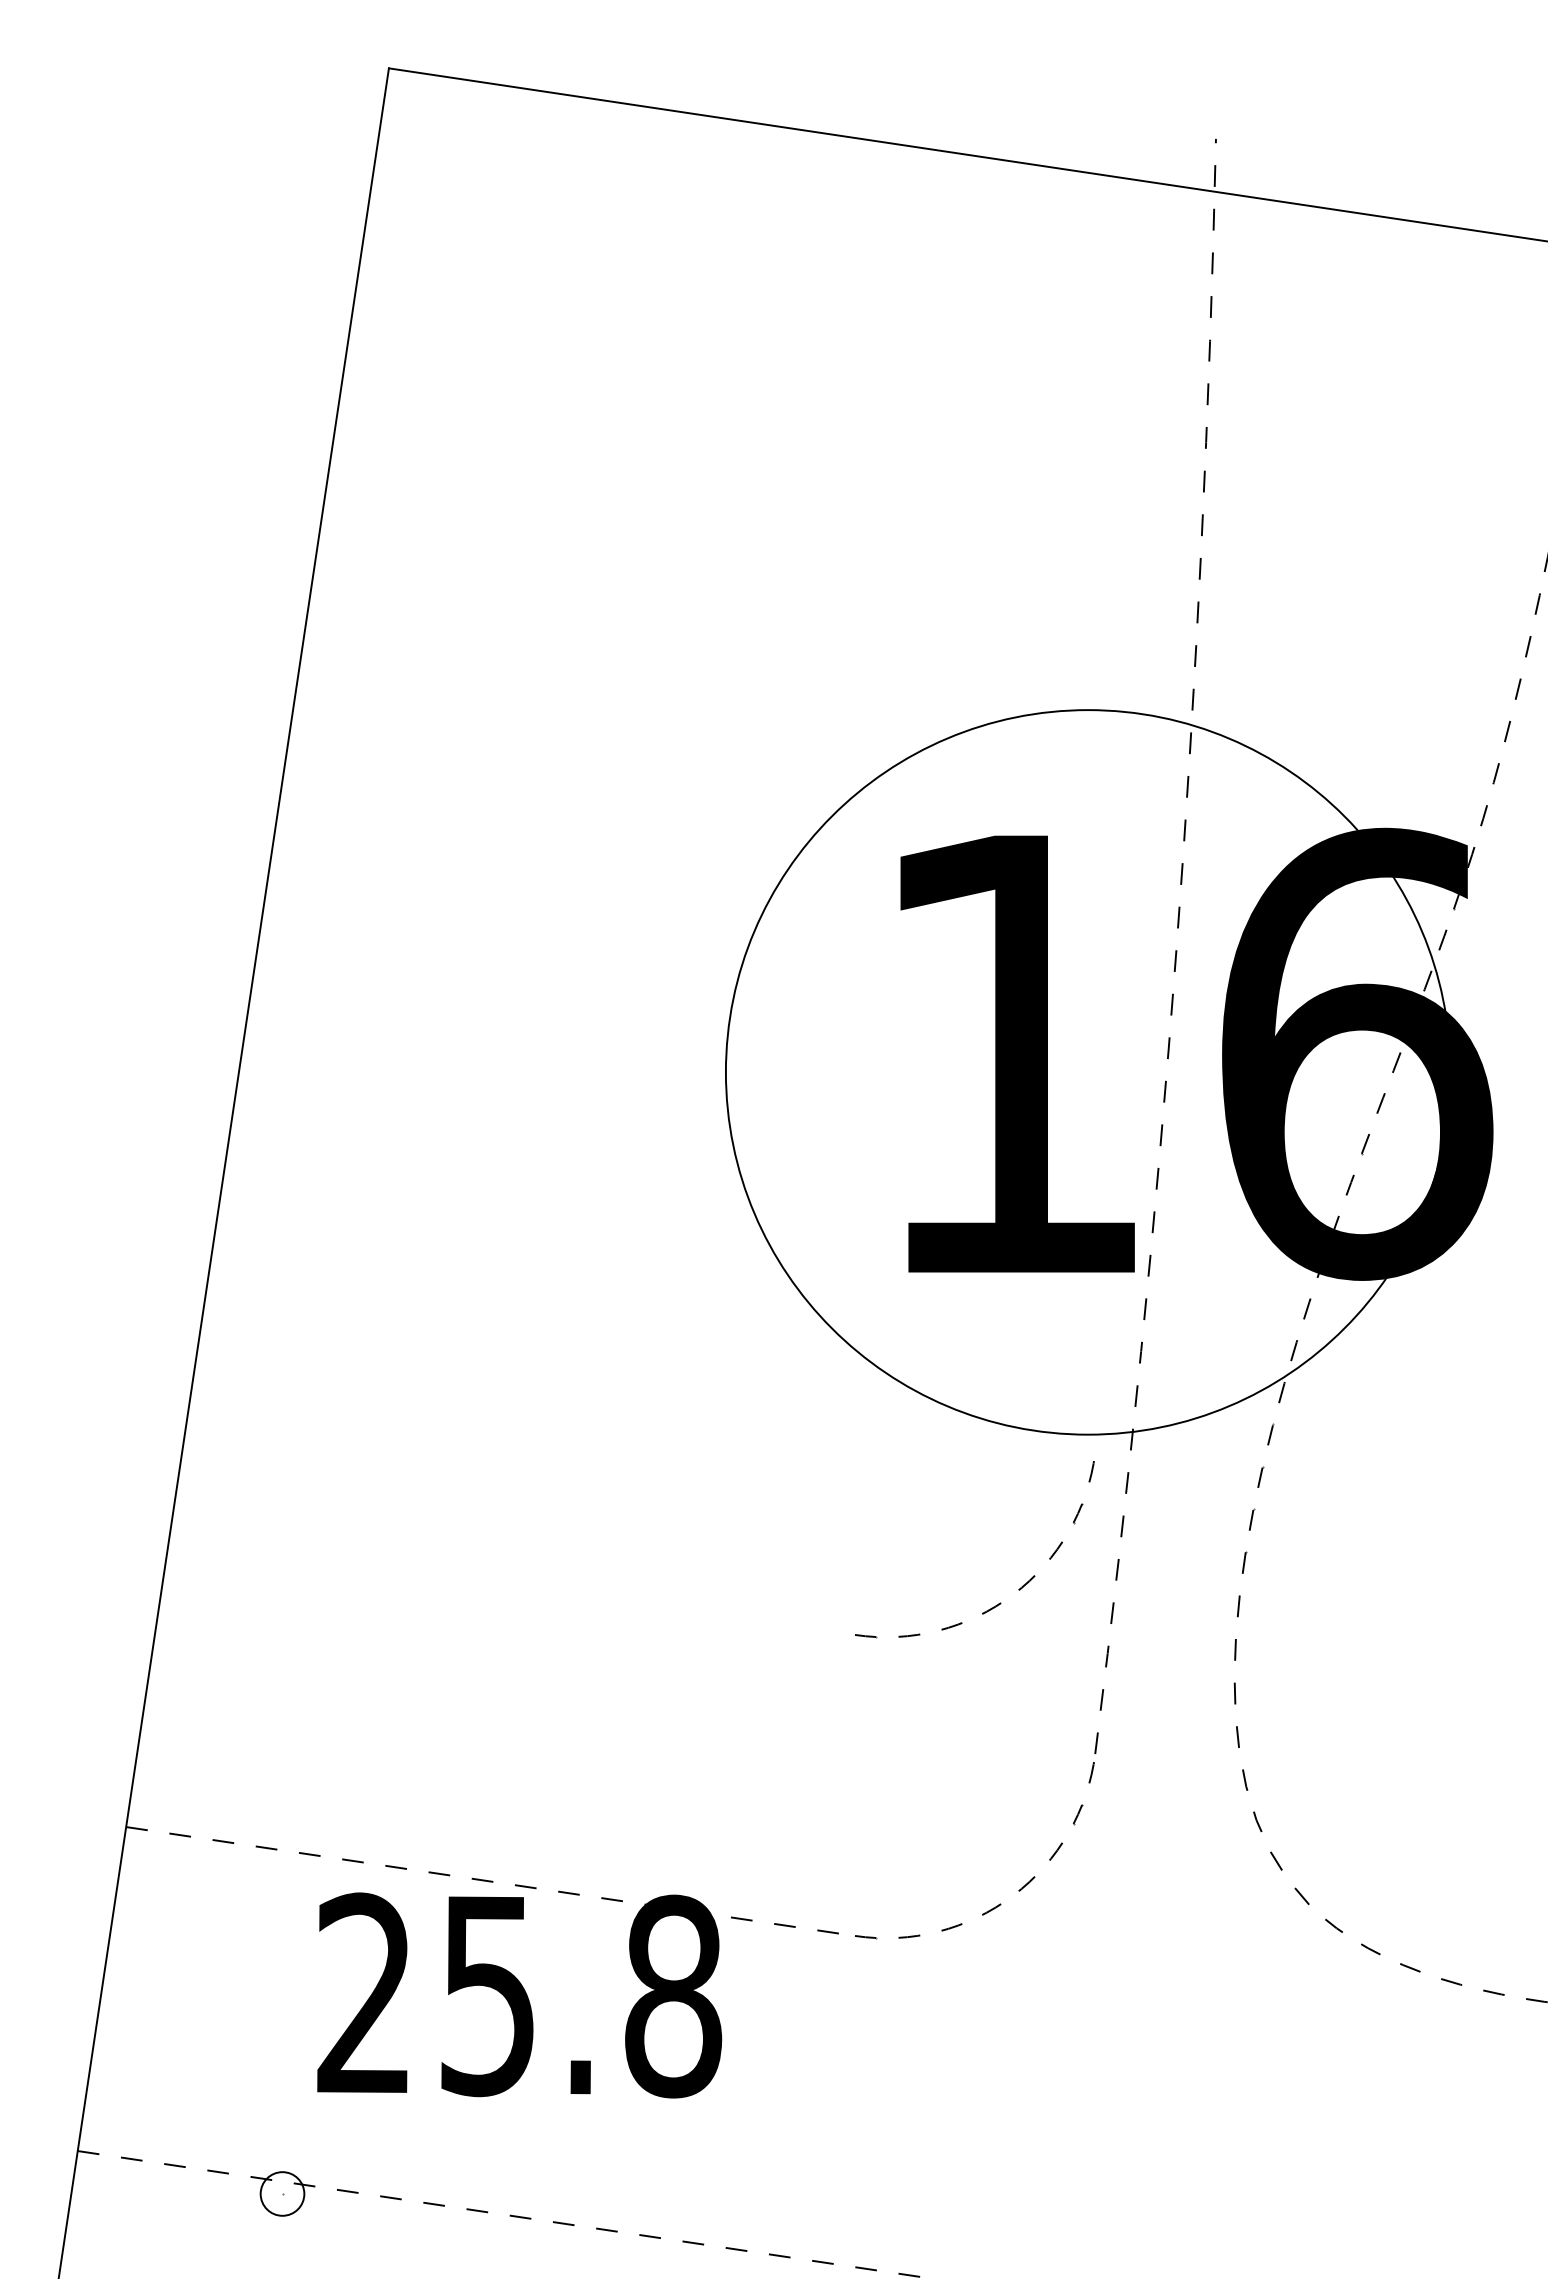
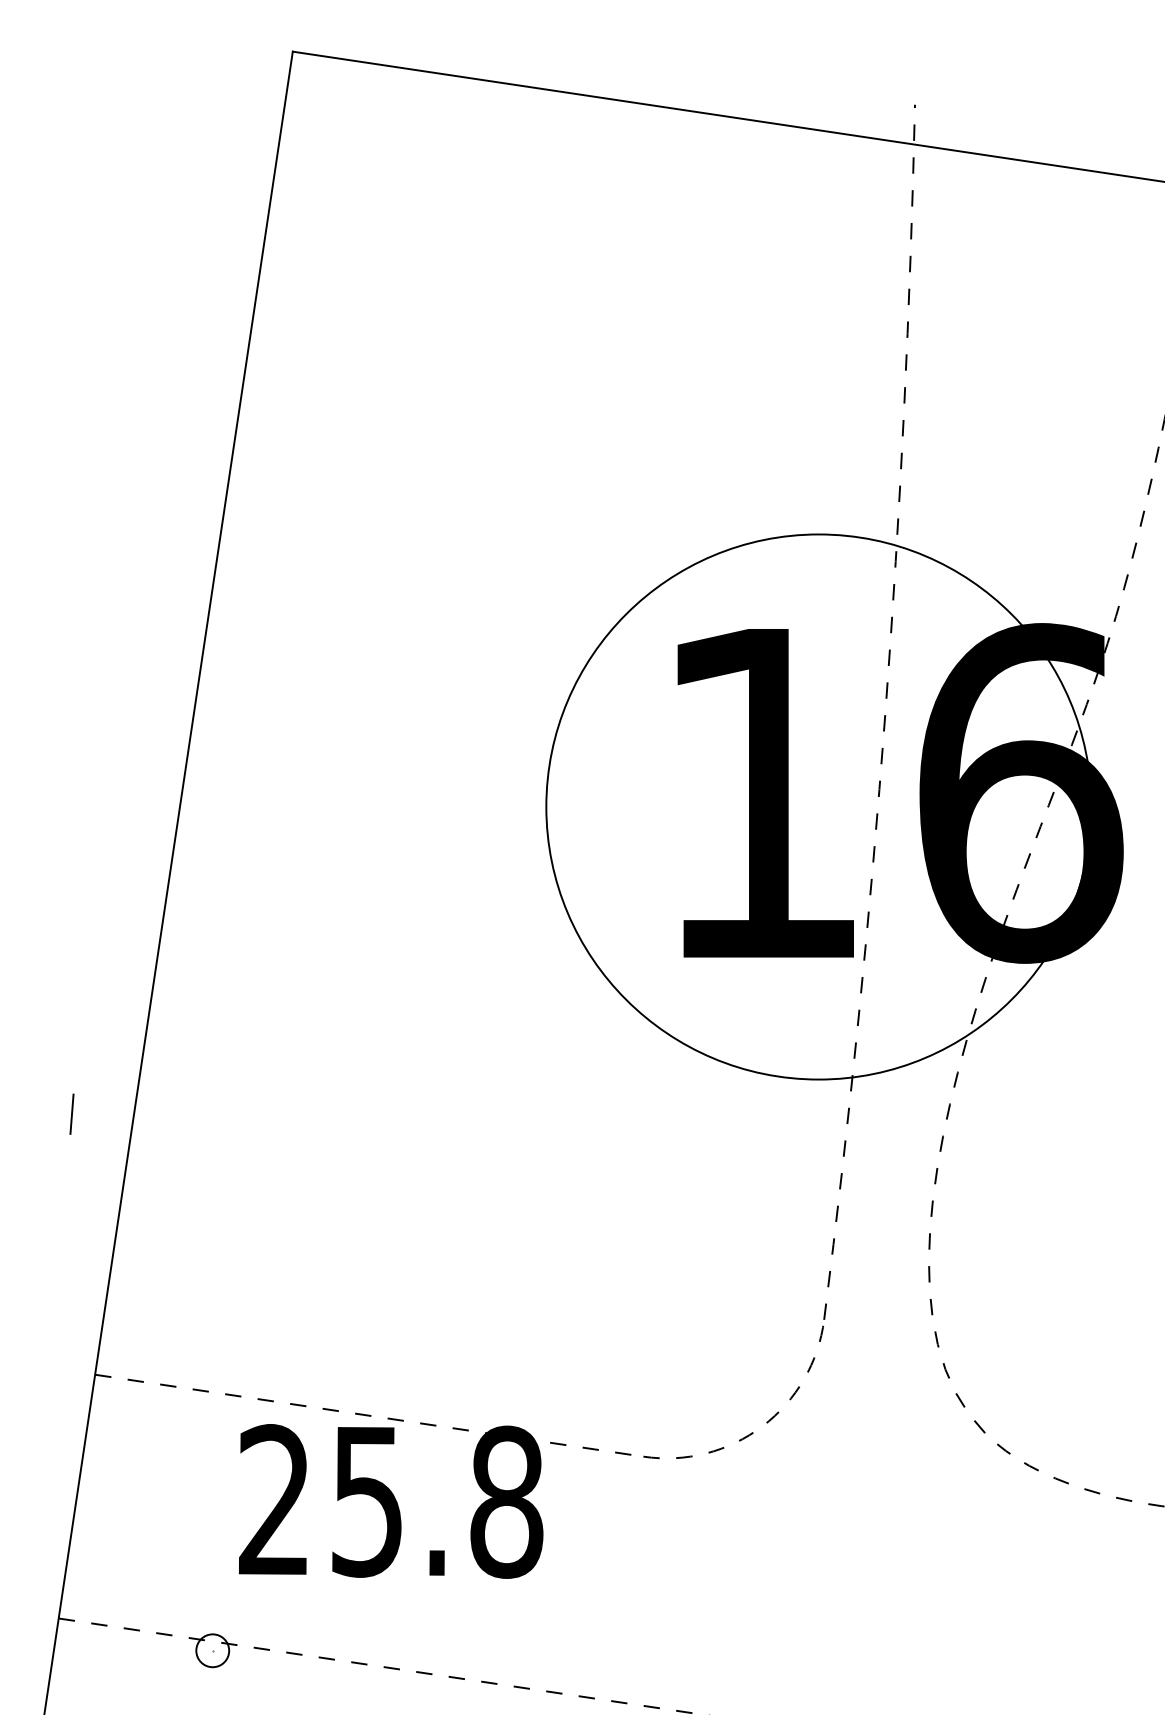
line: (95, 1480) -> (72, 1114), added
arc: (1000, 1602) -> (752, 1205), removed

